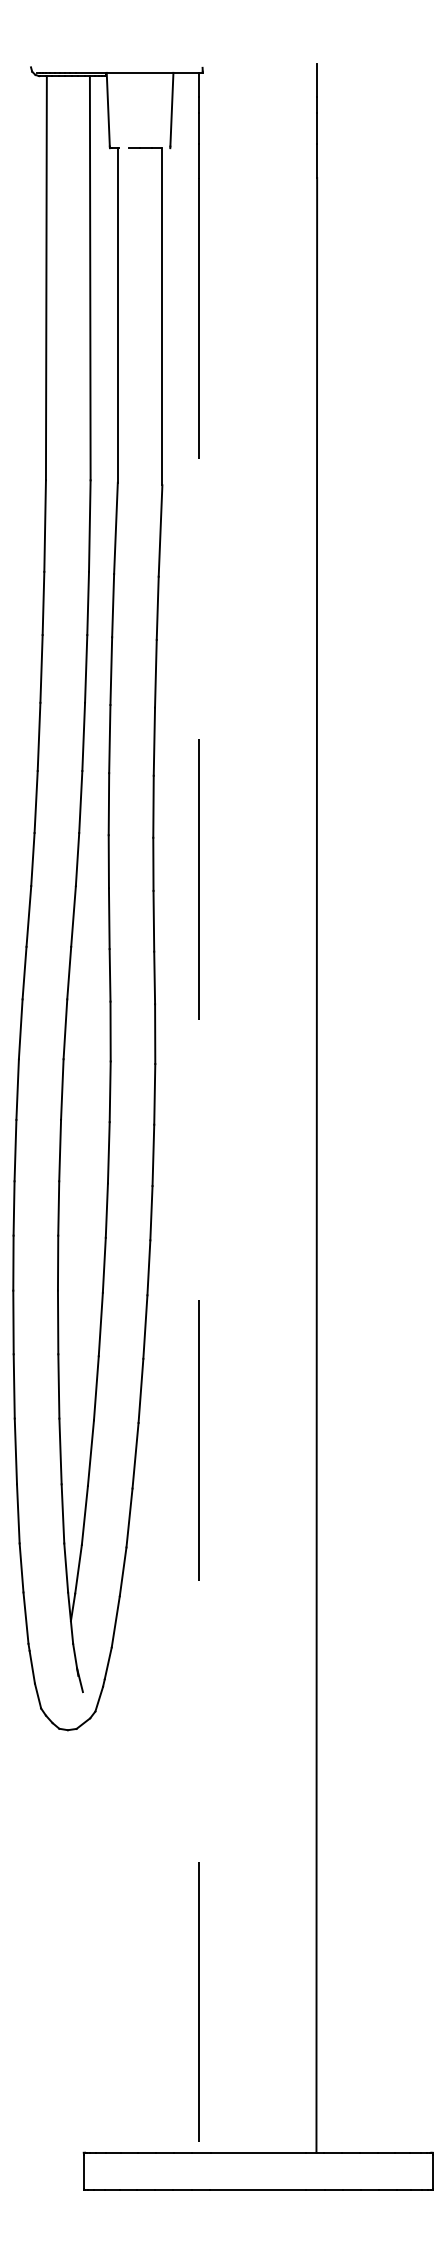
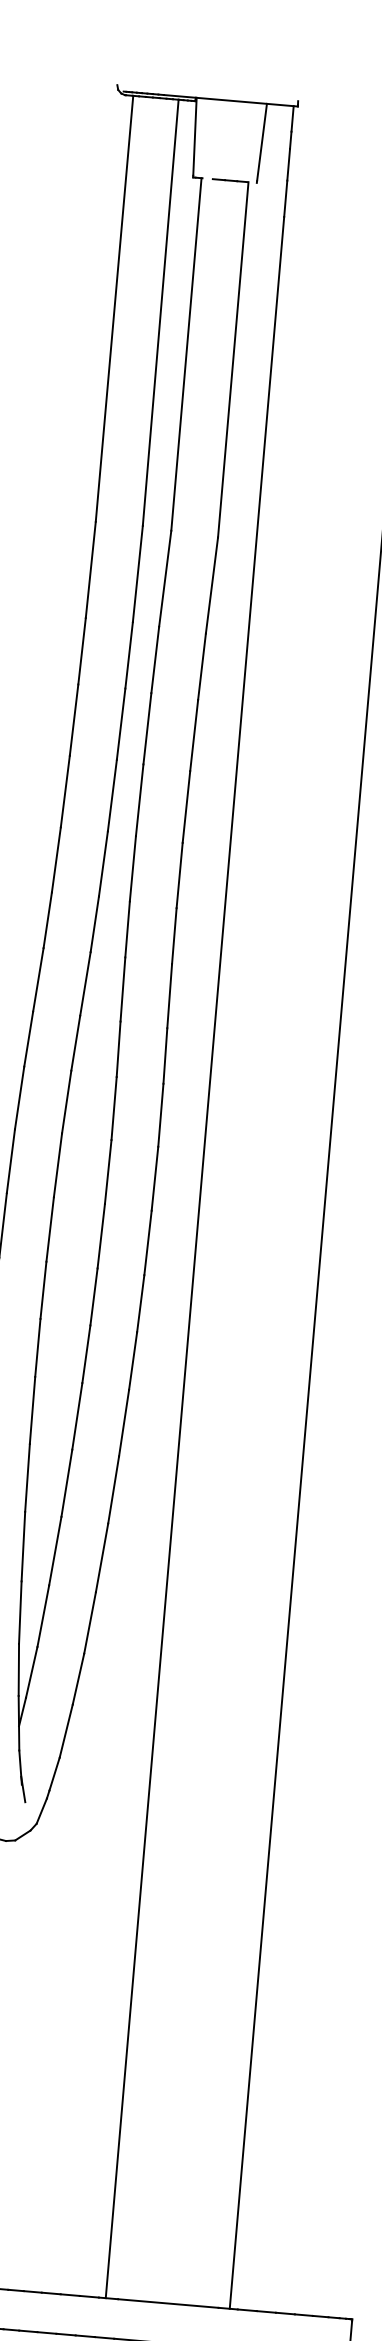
line: (198, 1165) -> (194, 1257), dashed -> solid

